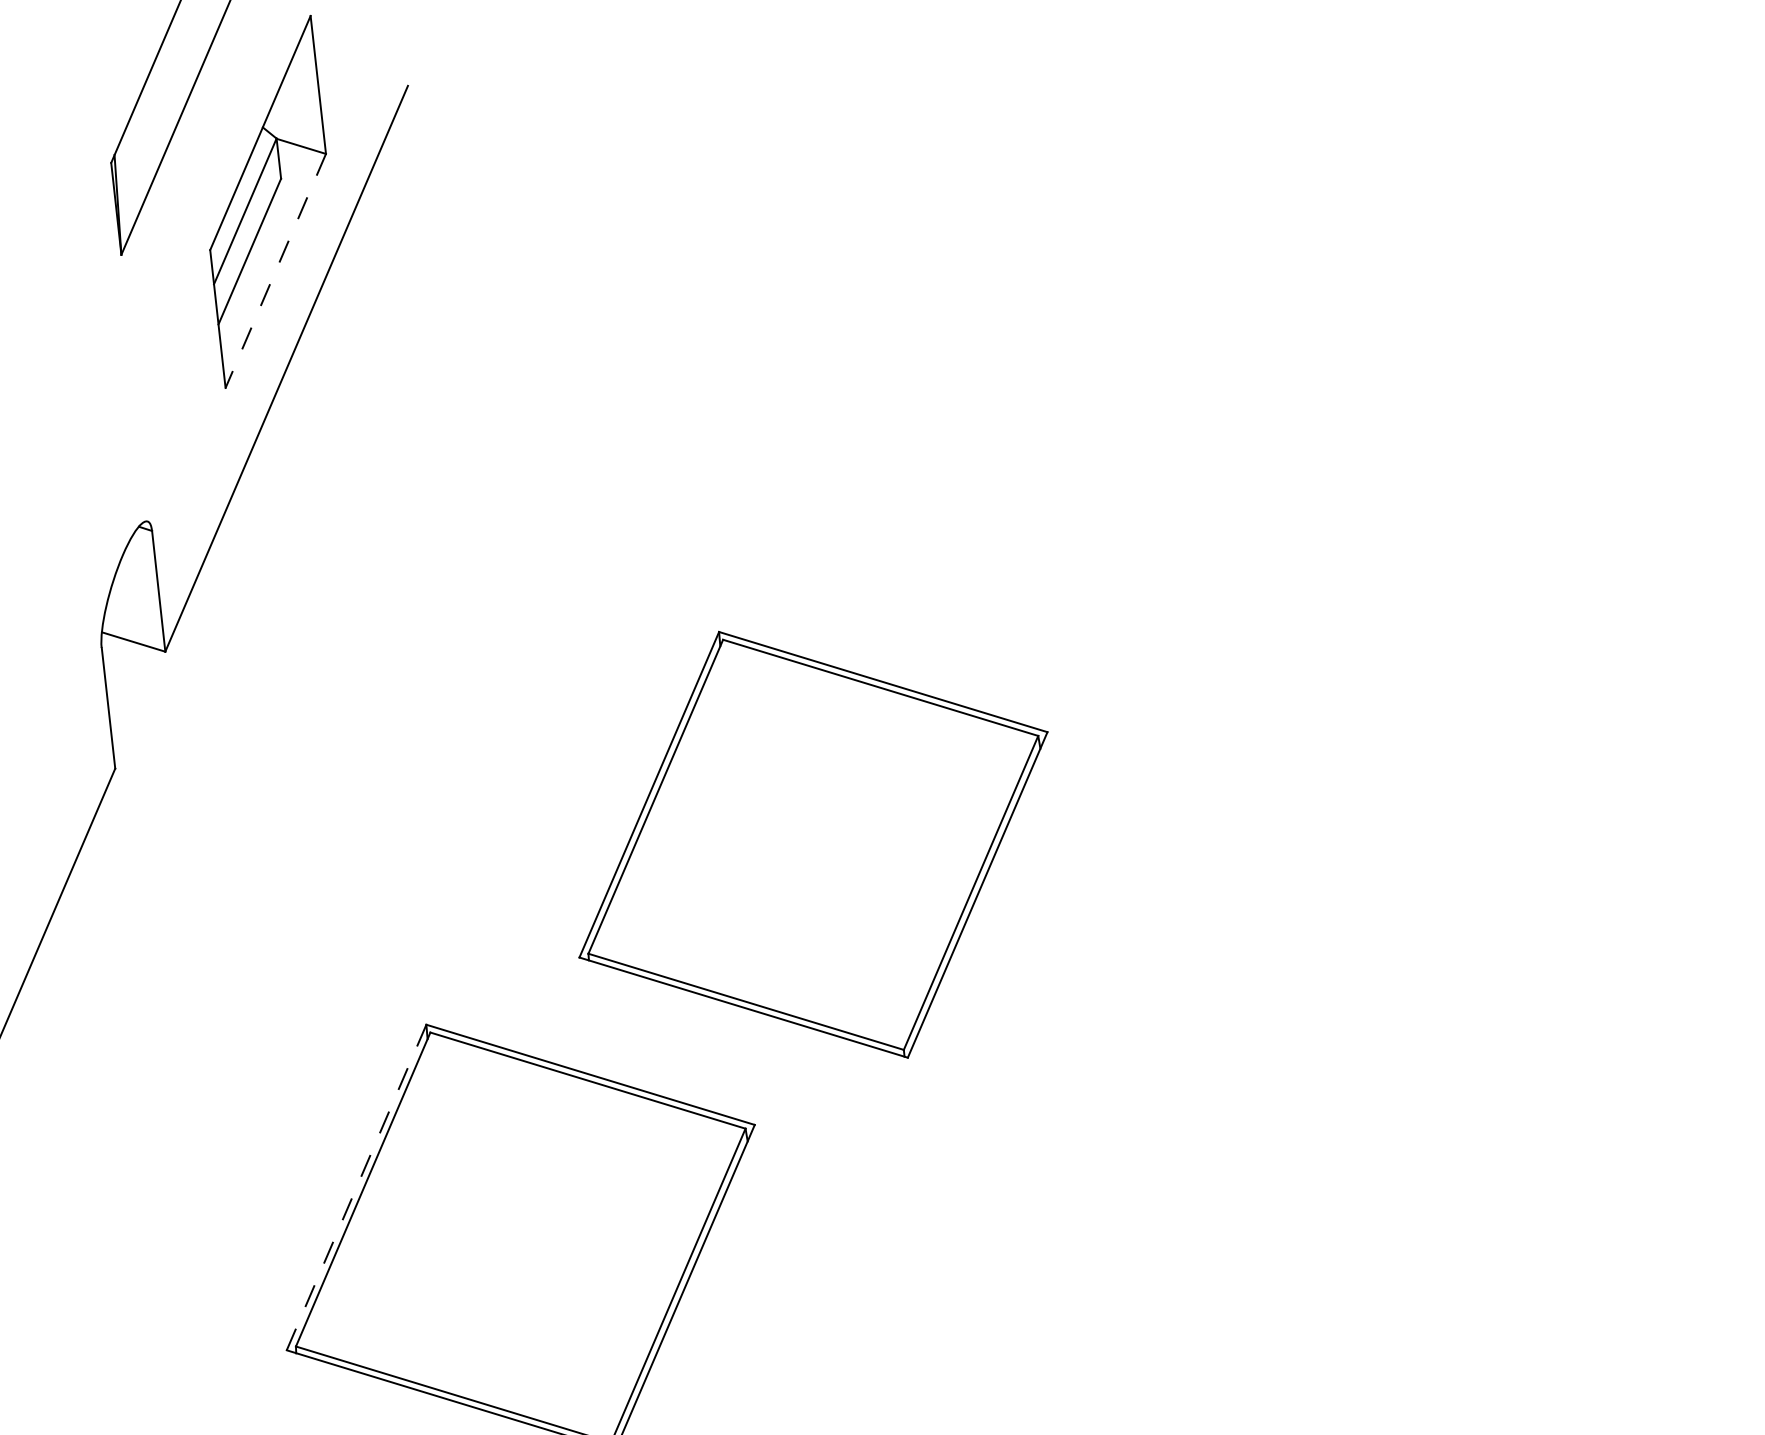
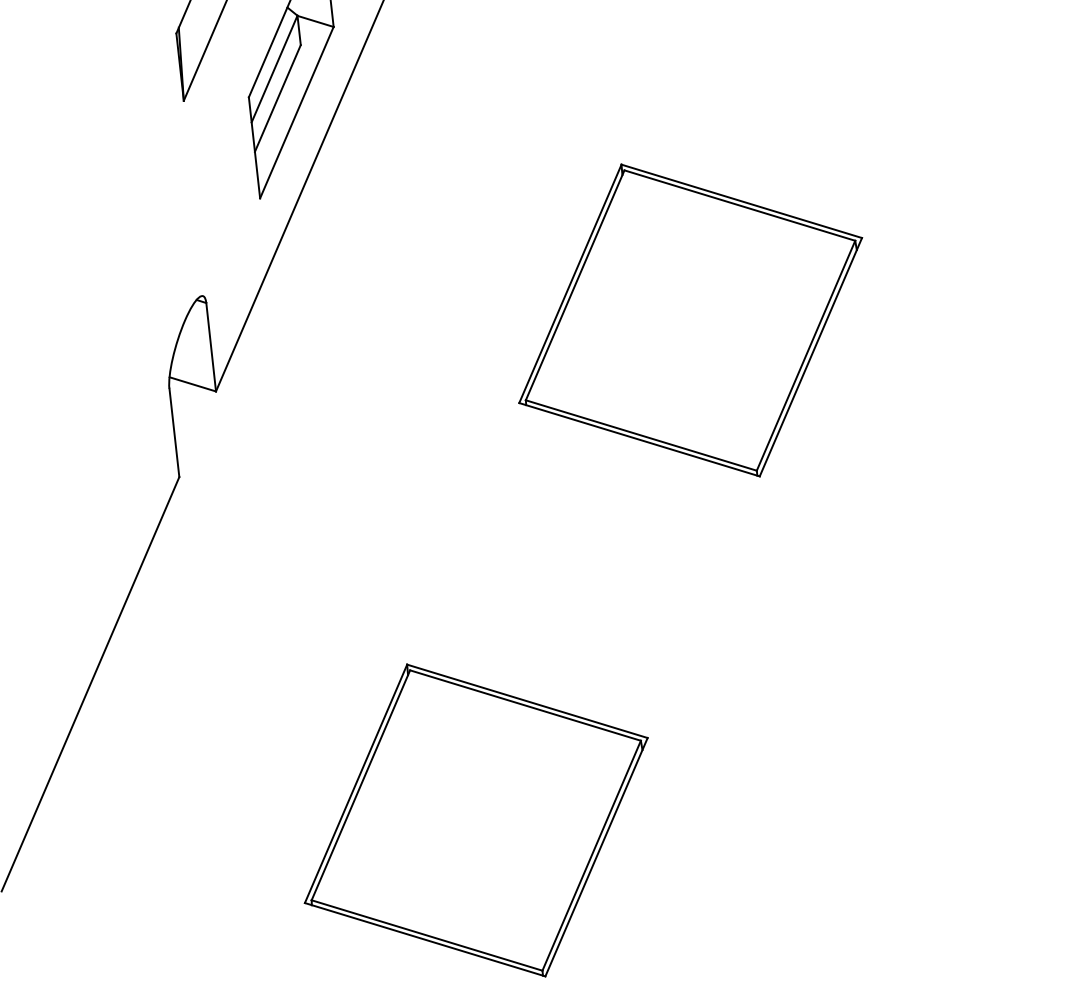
line: (275, 271) -> (296, 113), dashed -> solid
part: (813, 844) -> (690, 320), moved
line: (356, 1187) -> (355, 783), dashed -> solid

